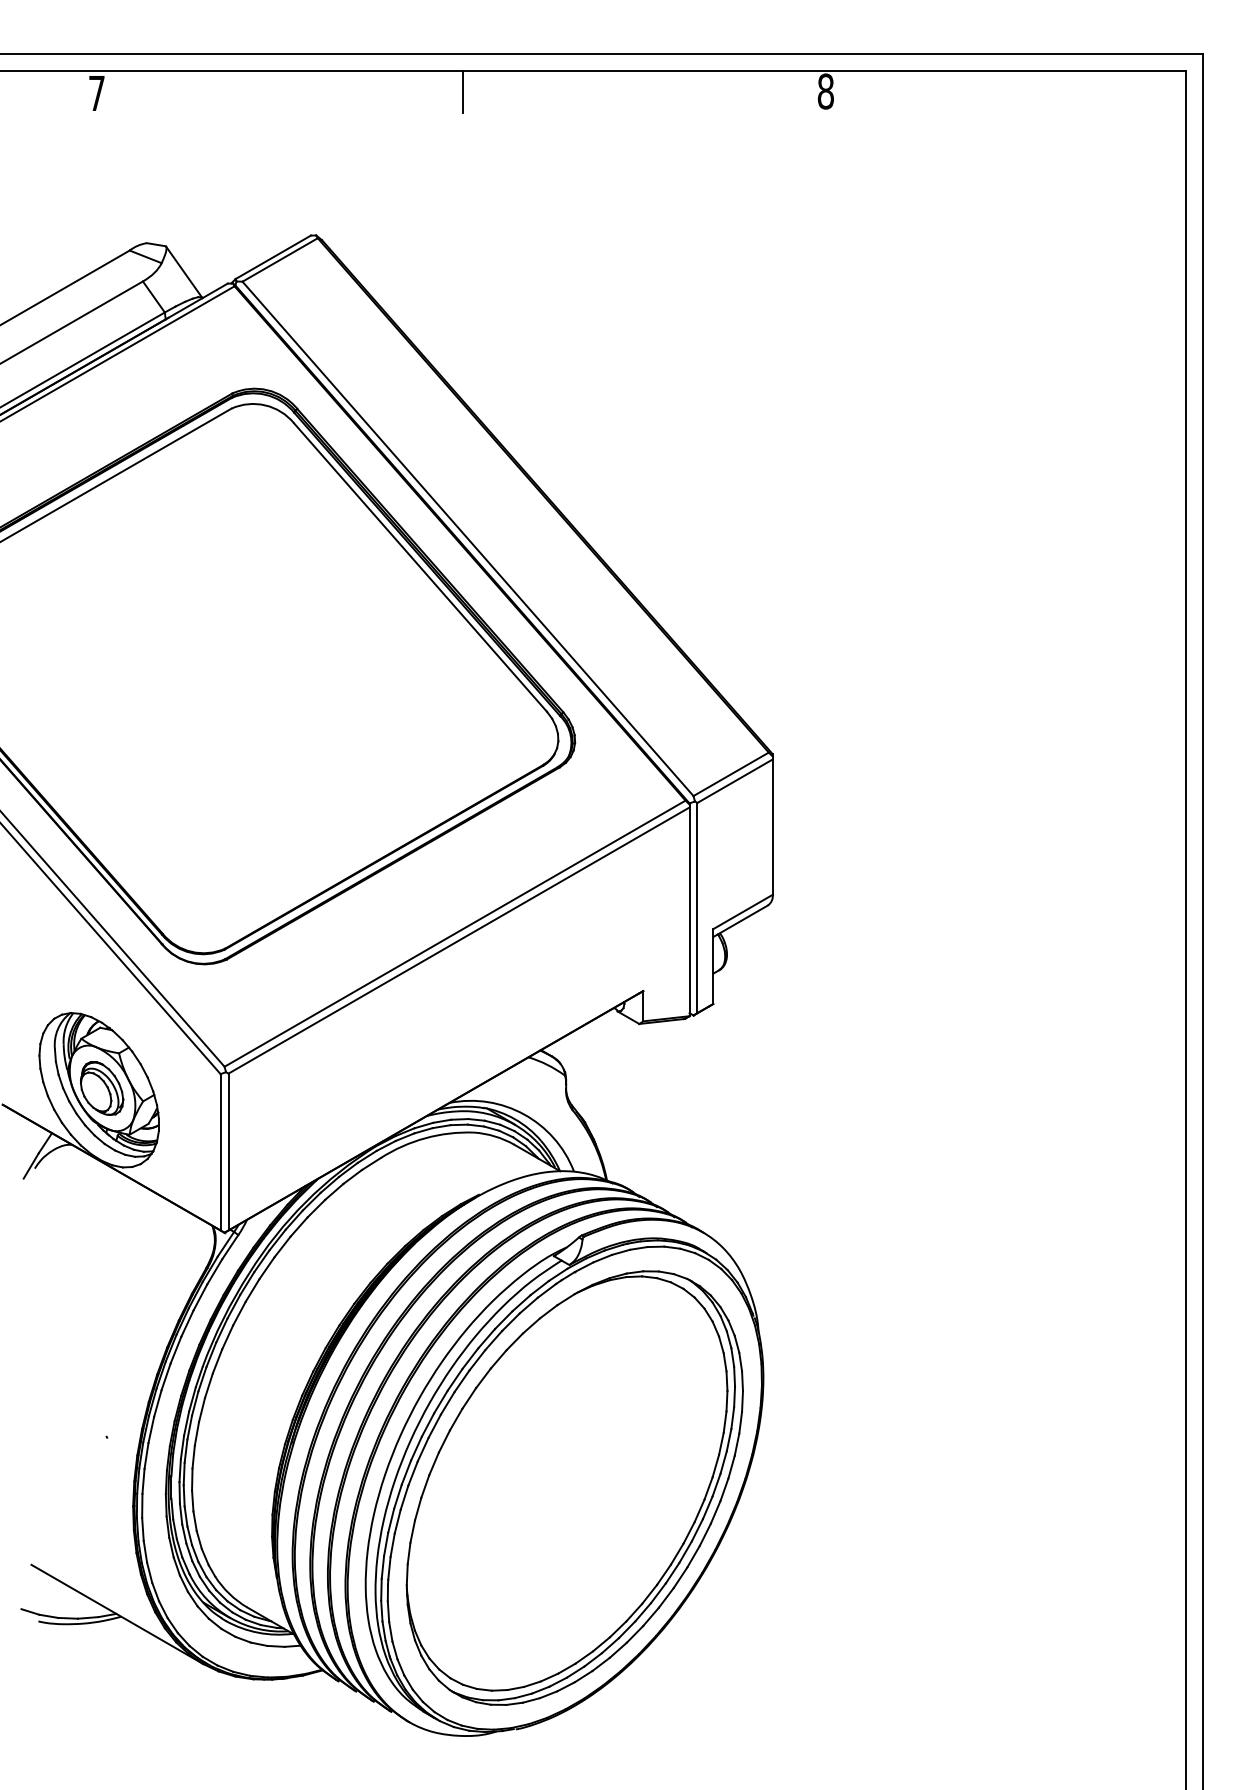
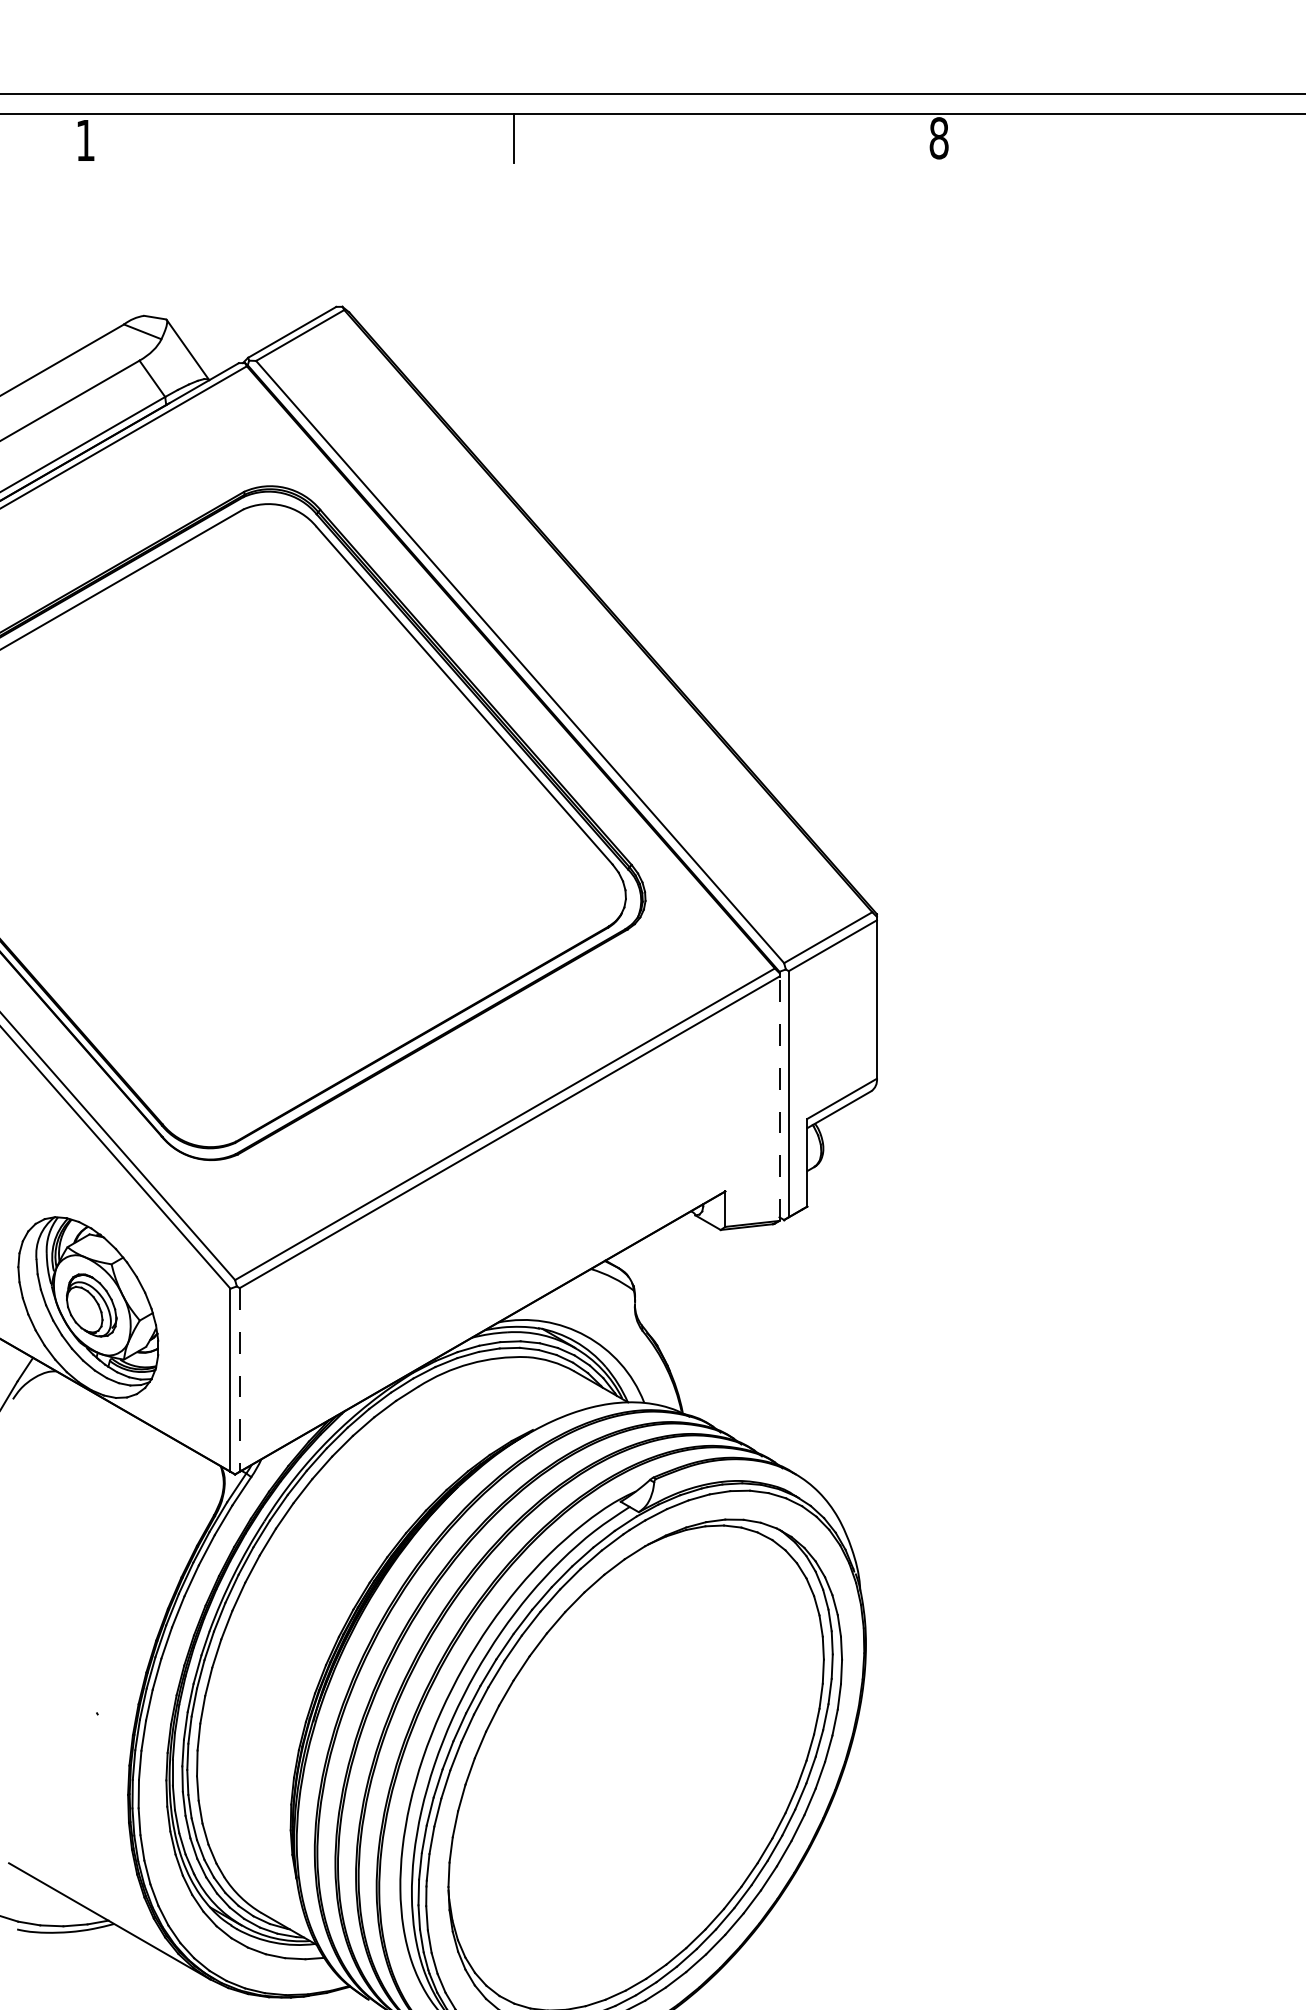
text: (96, 93) -> (85, 140), 7 -> 1
line: (689, 911) -> (779, 1098), solid -> dashed
line: (228, 1152) -> (239, 1380), solid -> dashed

